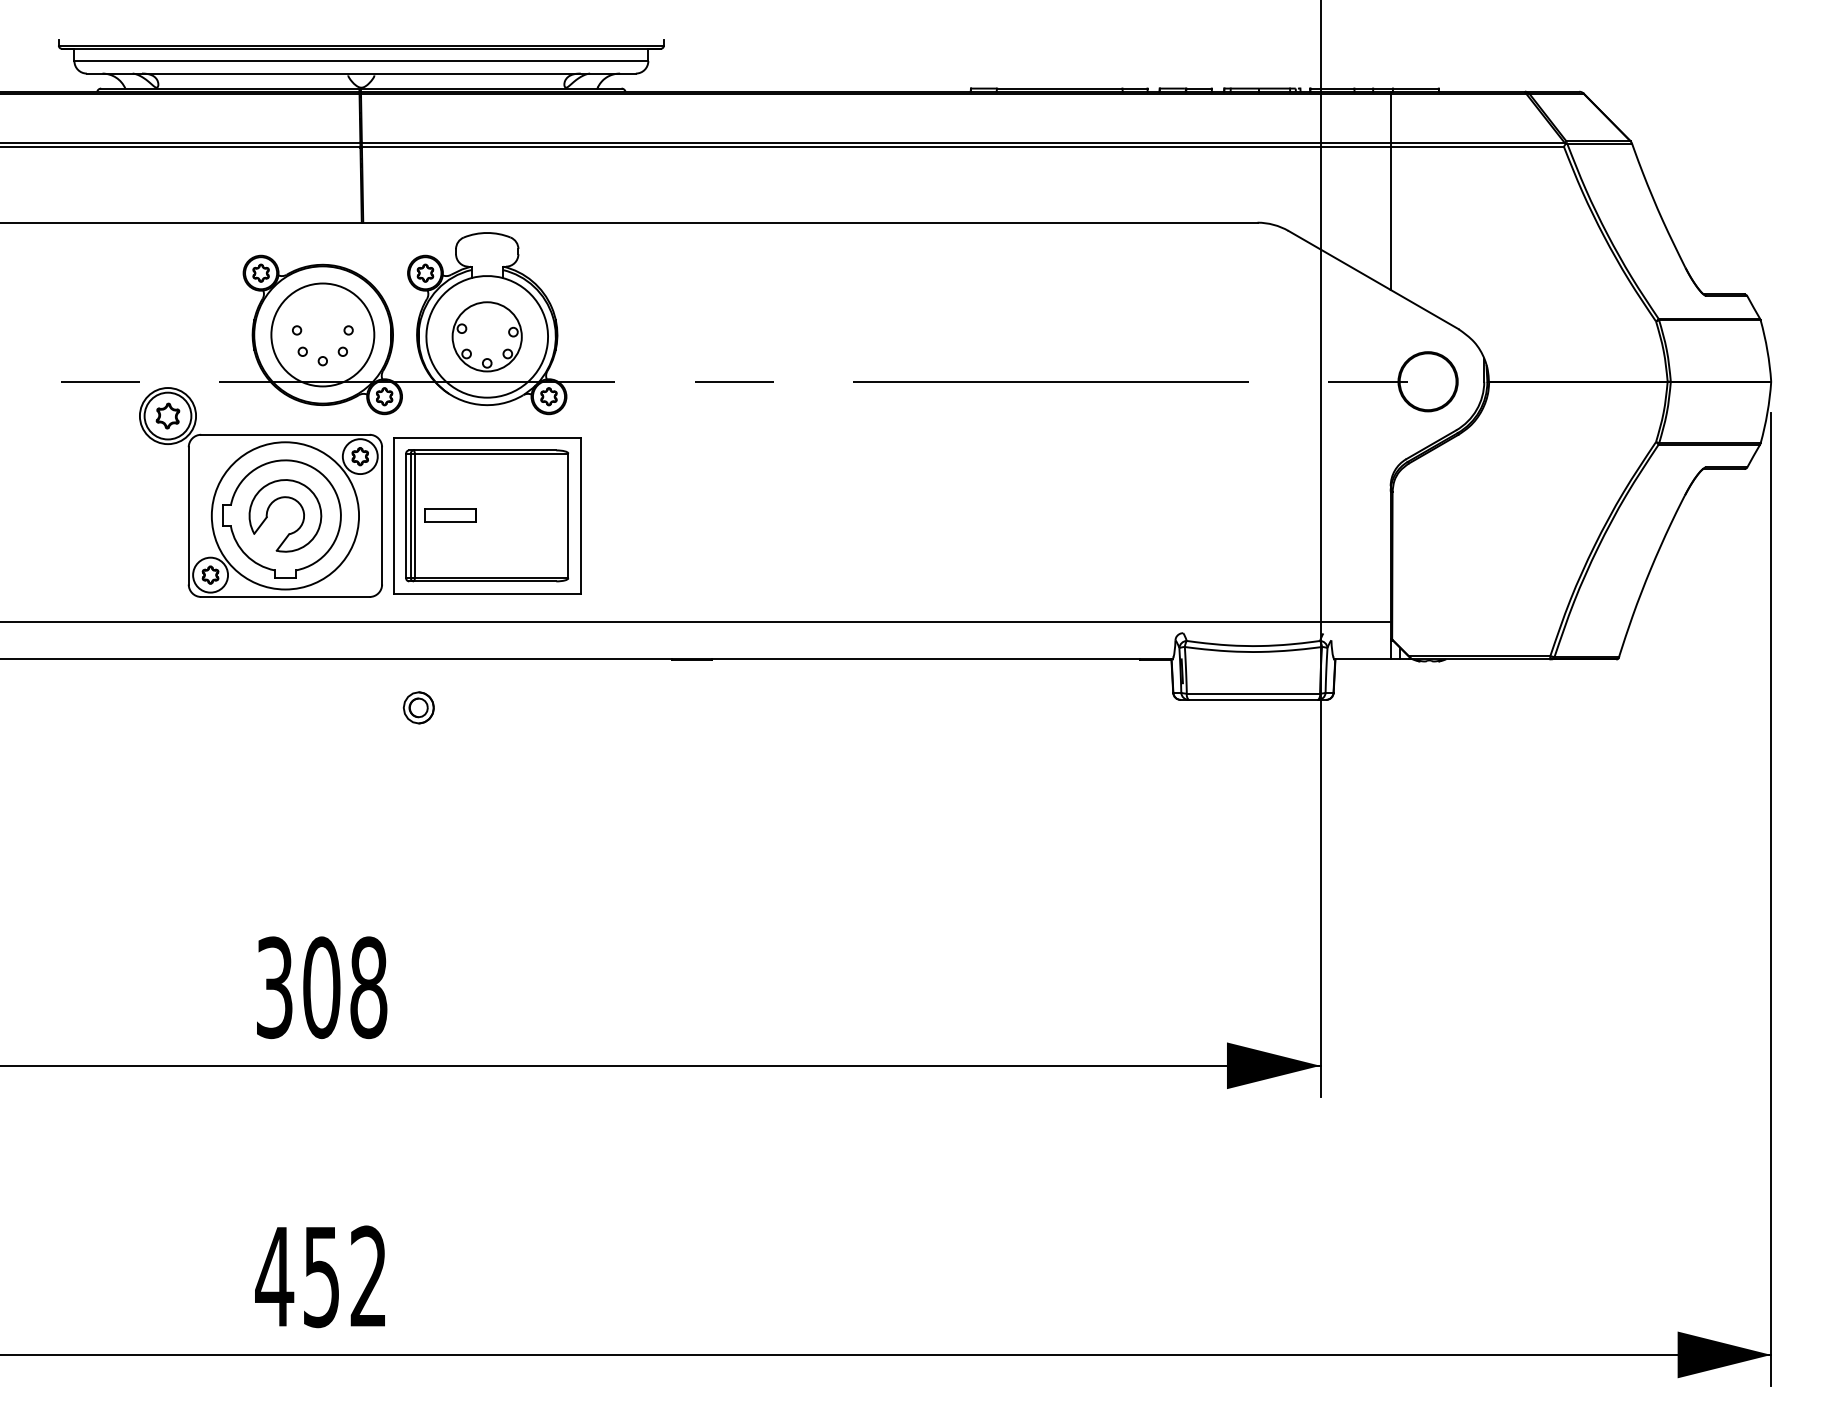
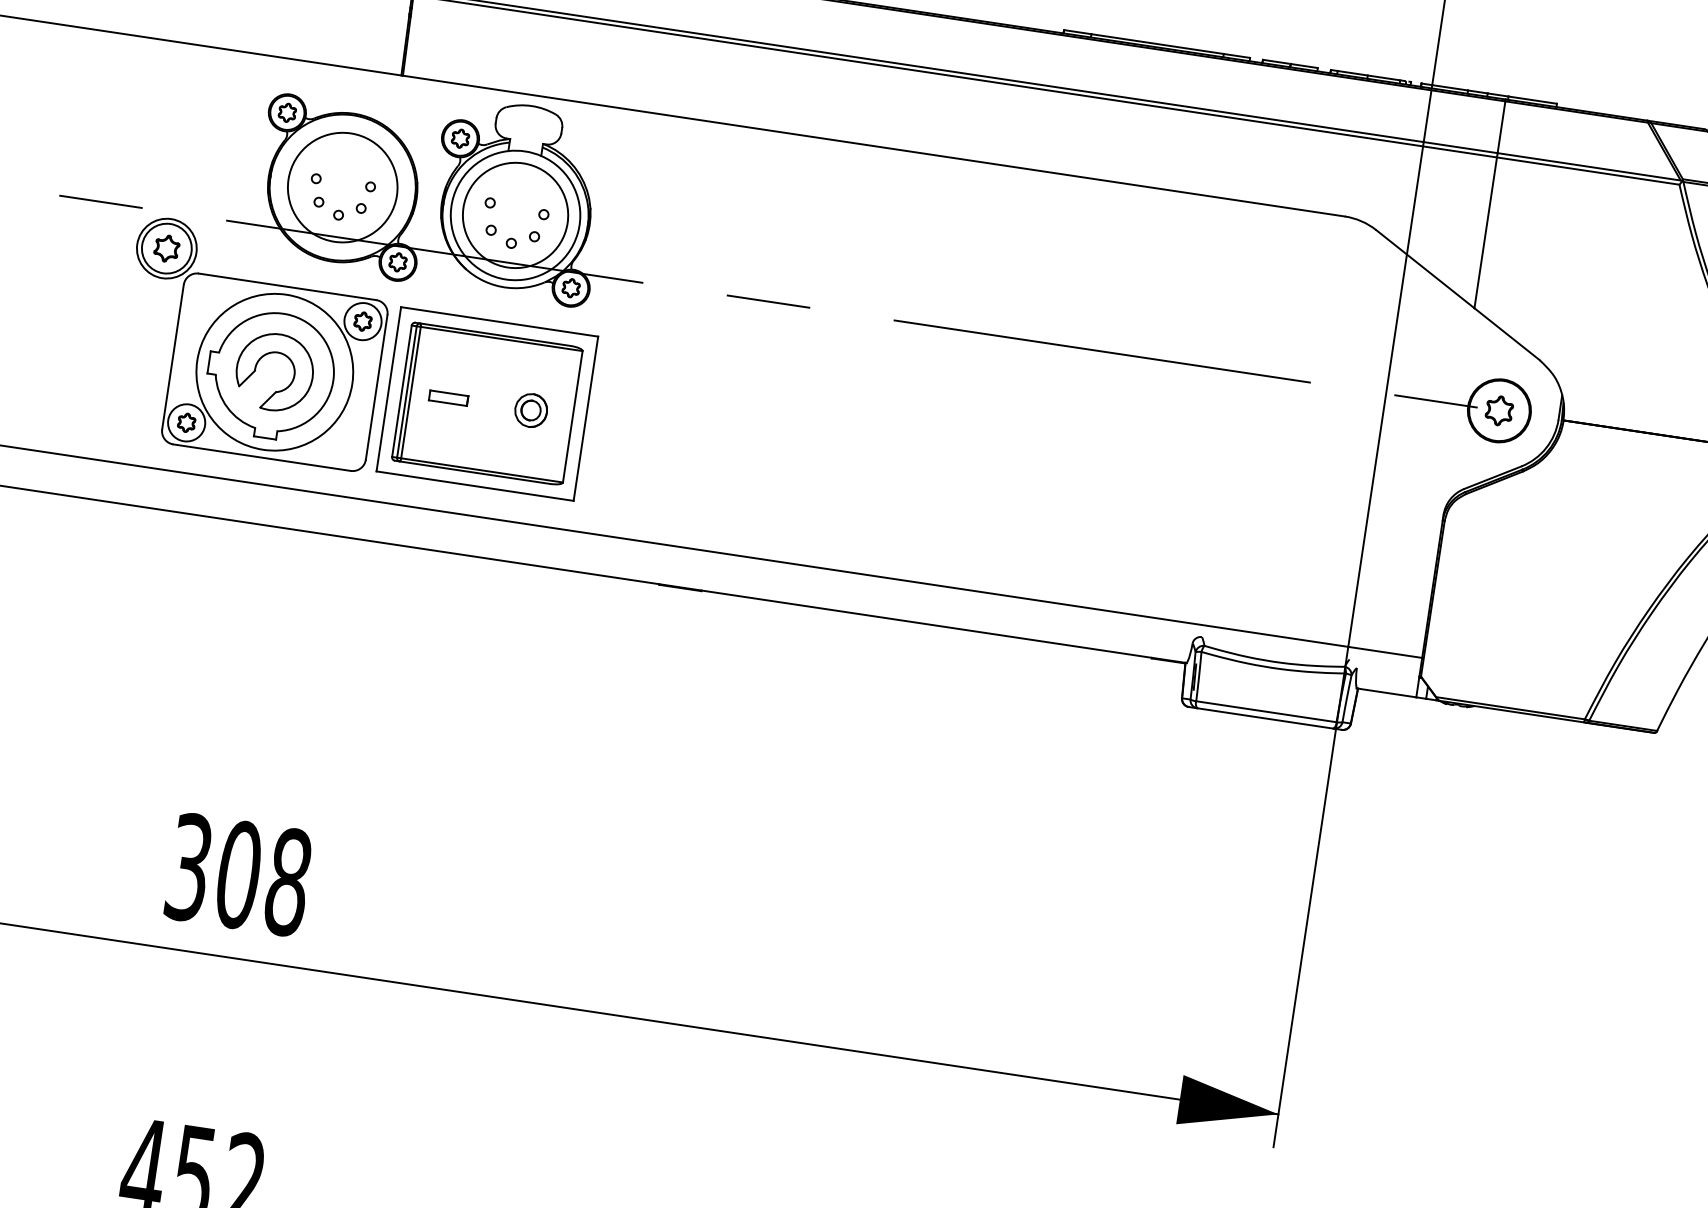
circle: (486, 336) -> (514, 214), size x1.43
part: (1428, 381) -> (1499, 410), added
part: (450, 515) -> (448, 397), size x0.71
part: (418, 707) -> (530, 410), moved

